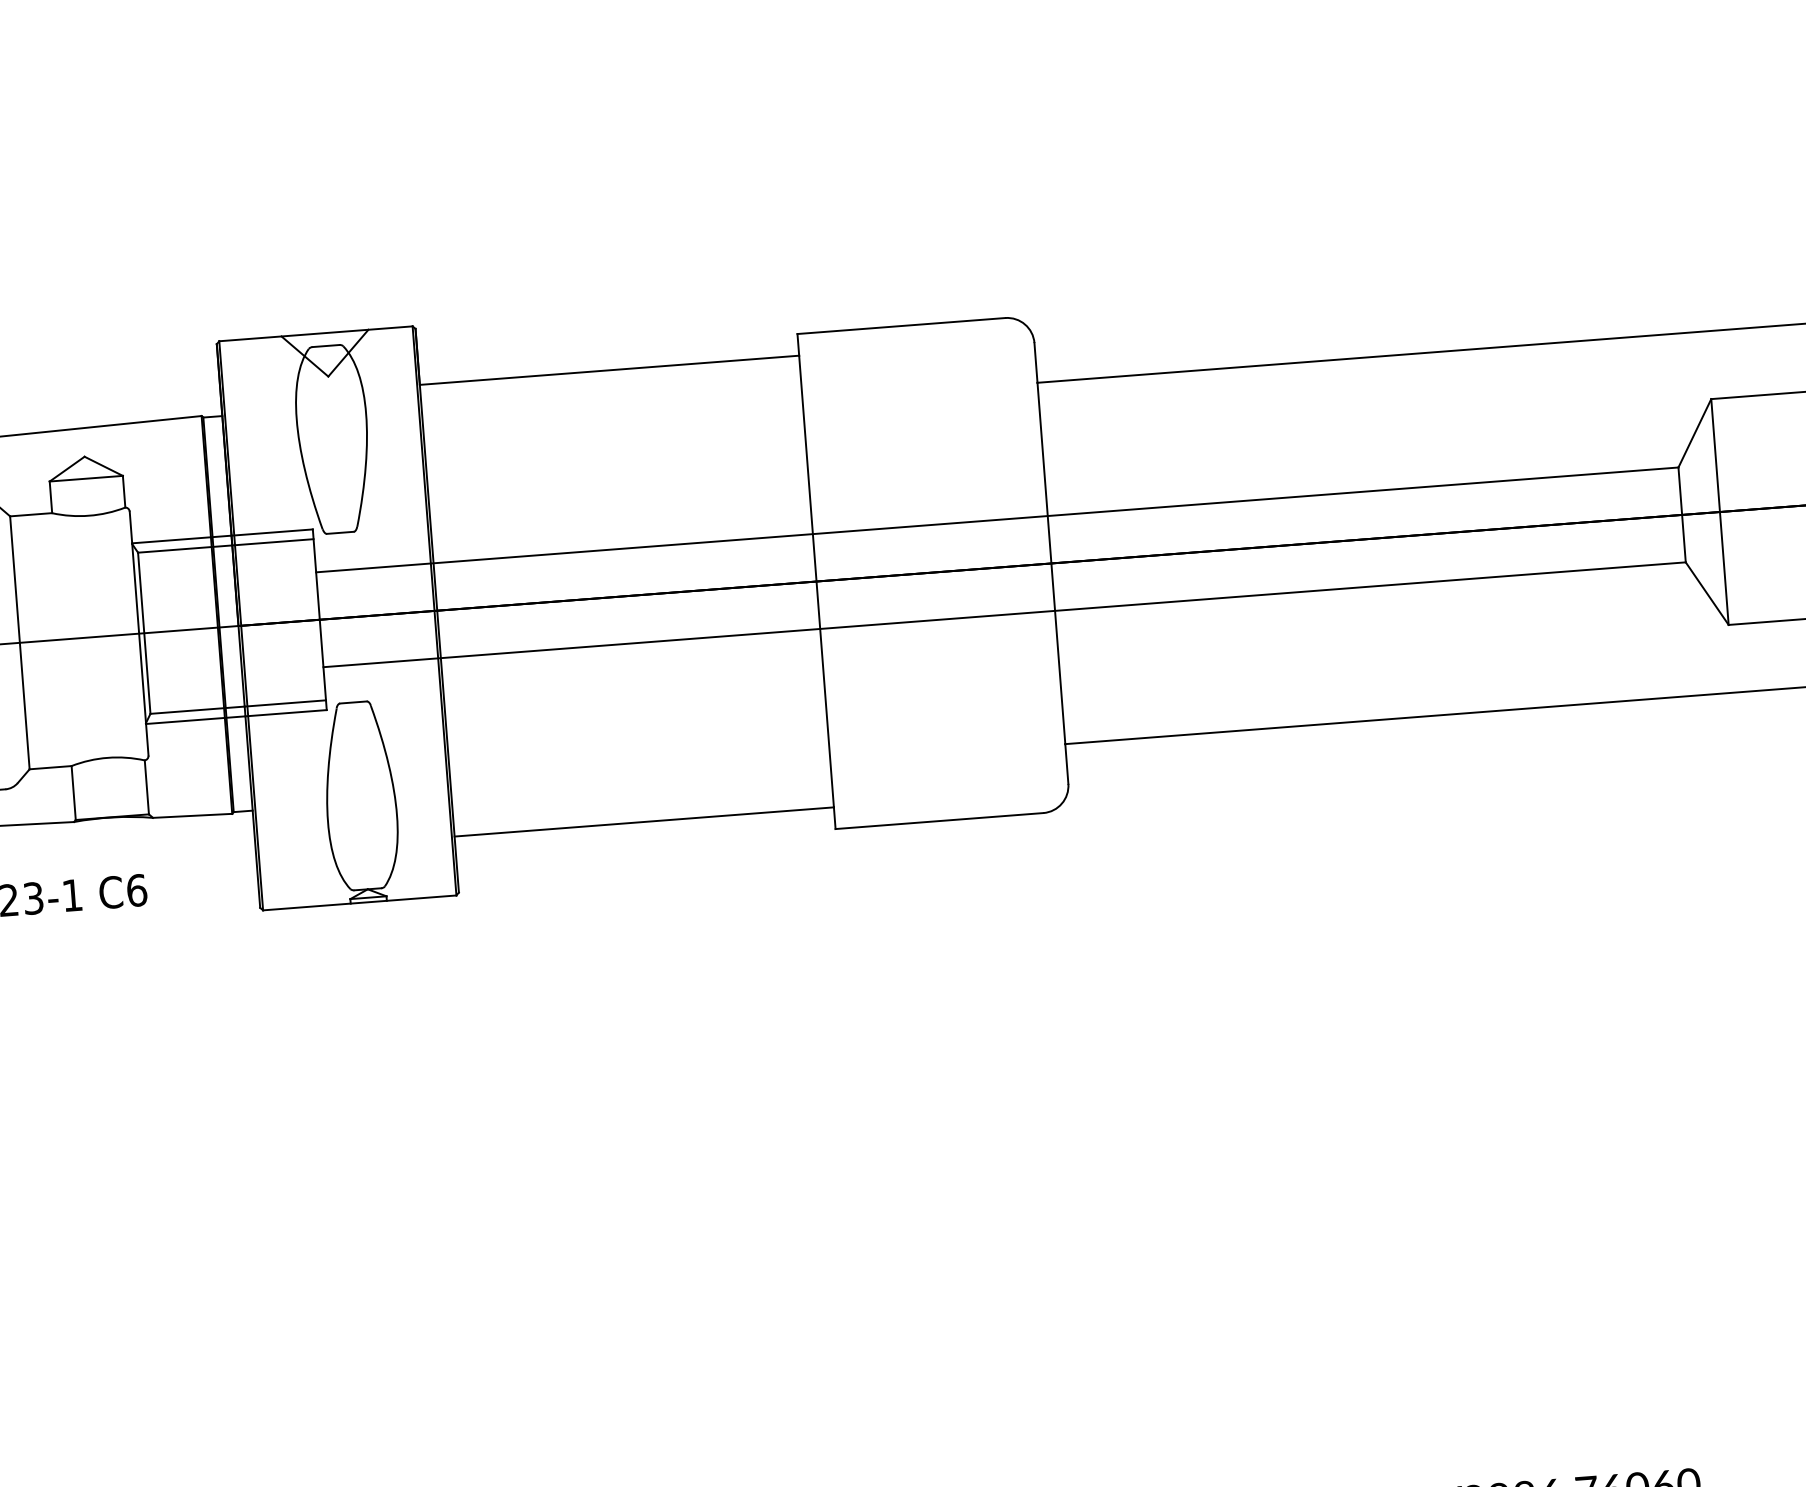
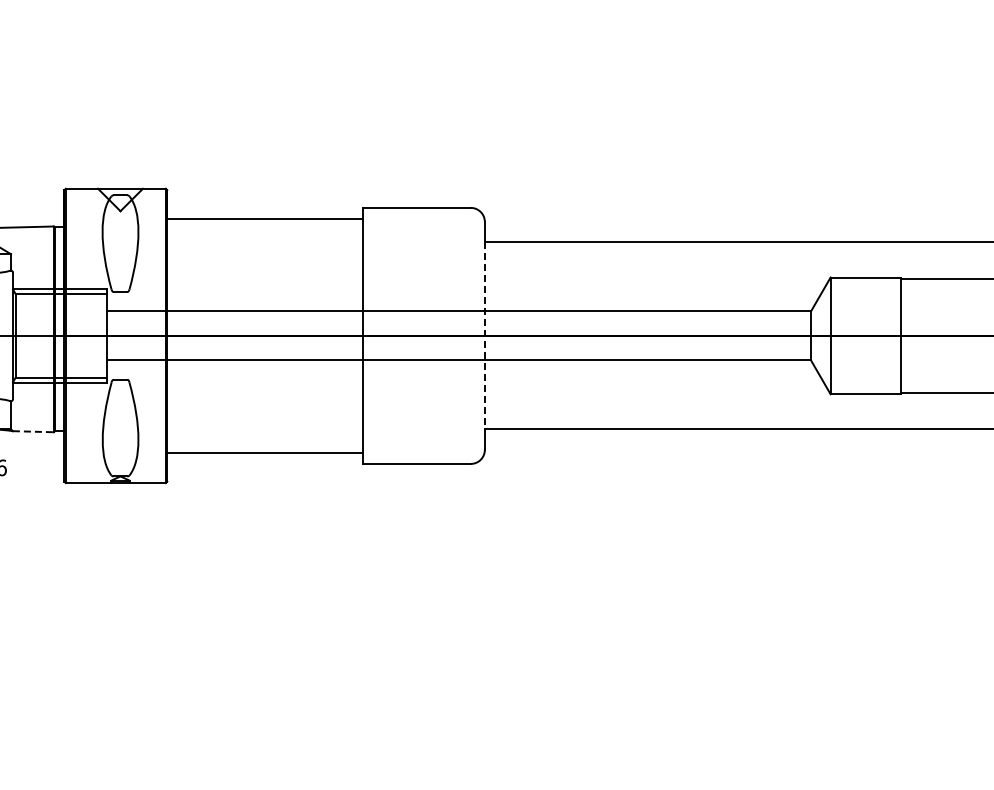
line: (1050, 564) -> (484, 336), solid -> dashed
line: (192, 815) -> (33, 431), solid -> dashed

